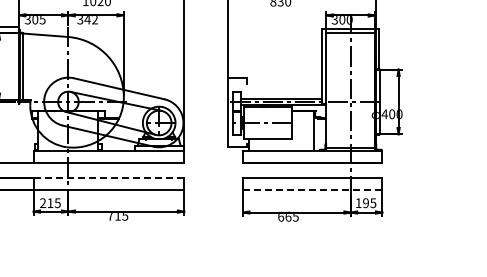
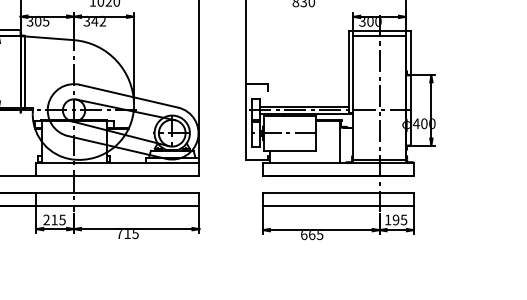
line: (108, 178) -> (117, 193), dashed -> solid
line: (312, 190) -> (338, 206), dashed -> solid

